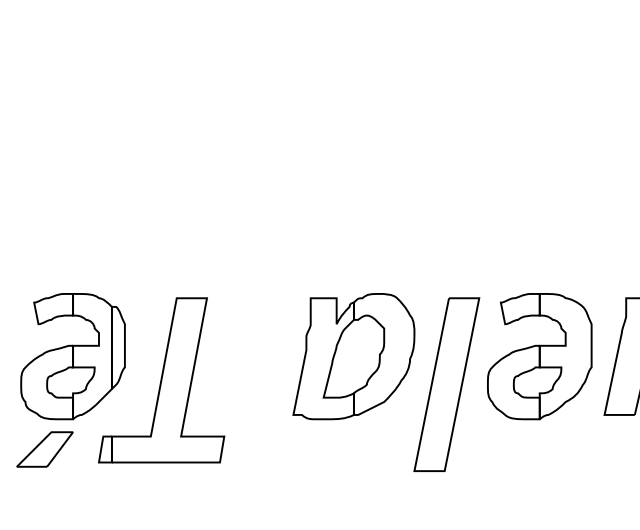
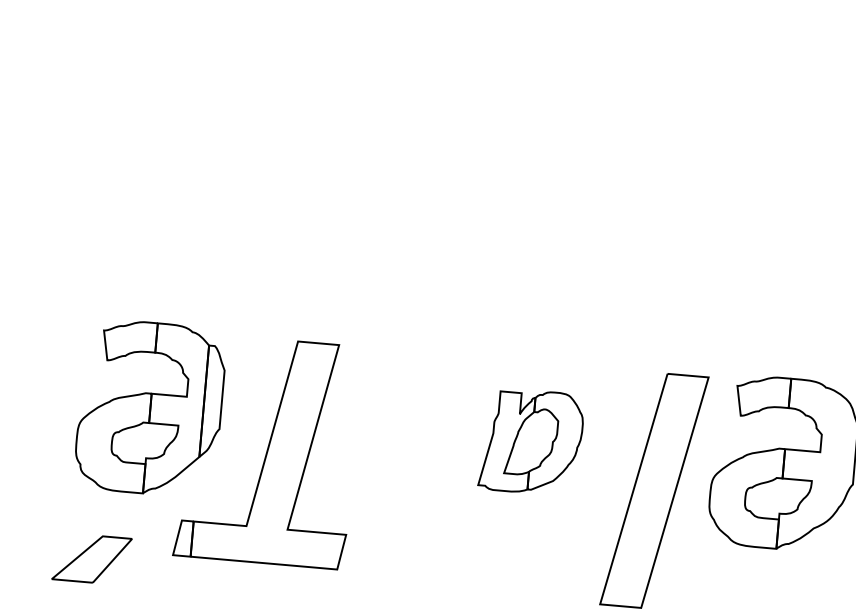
part: (353, 356) -> (531, 441), size x0.6
part: (44, 449) -> (91, 558), moved

